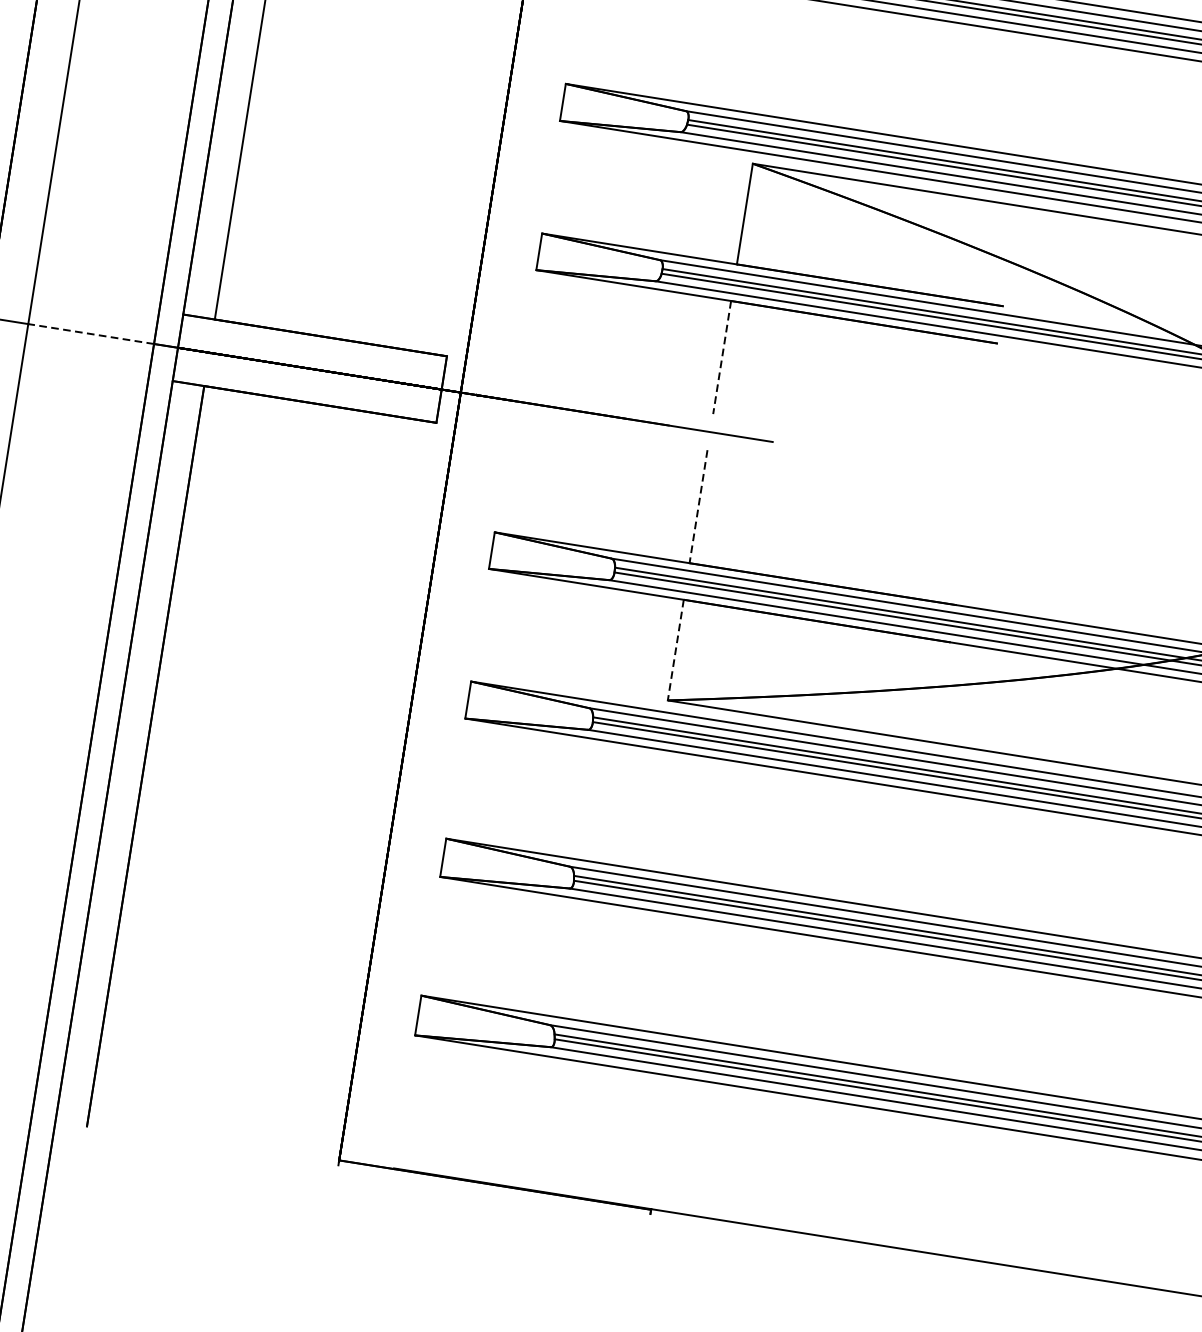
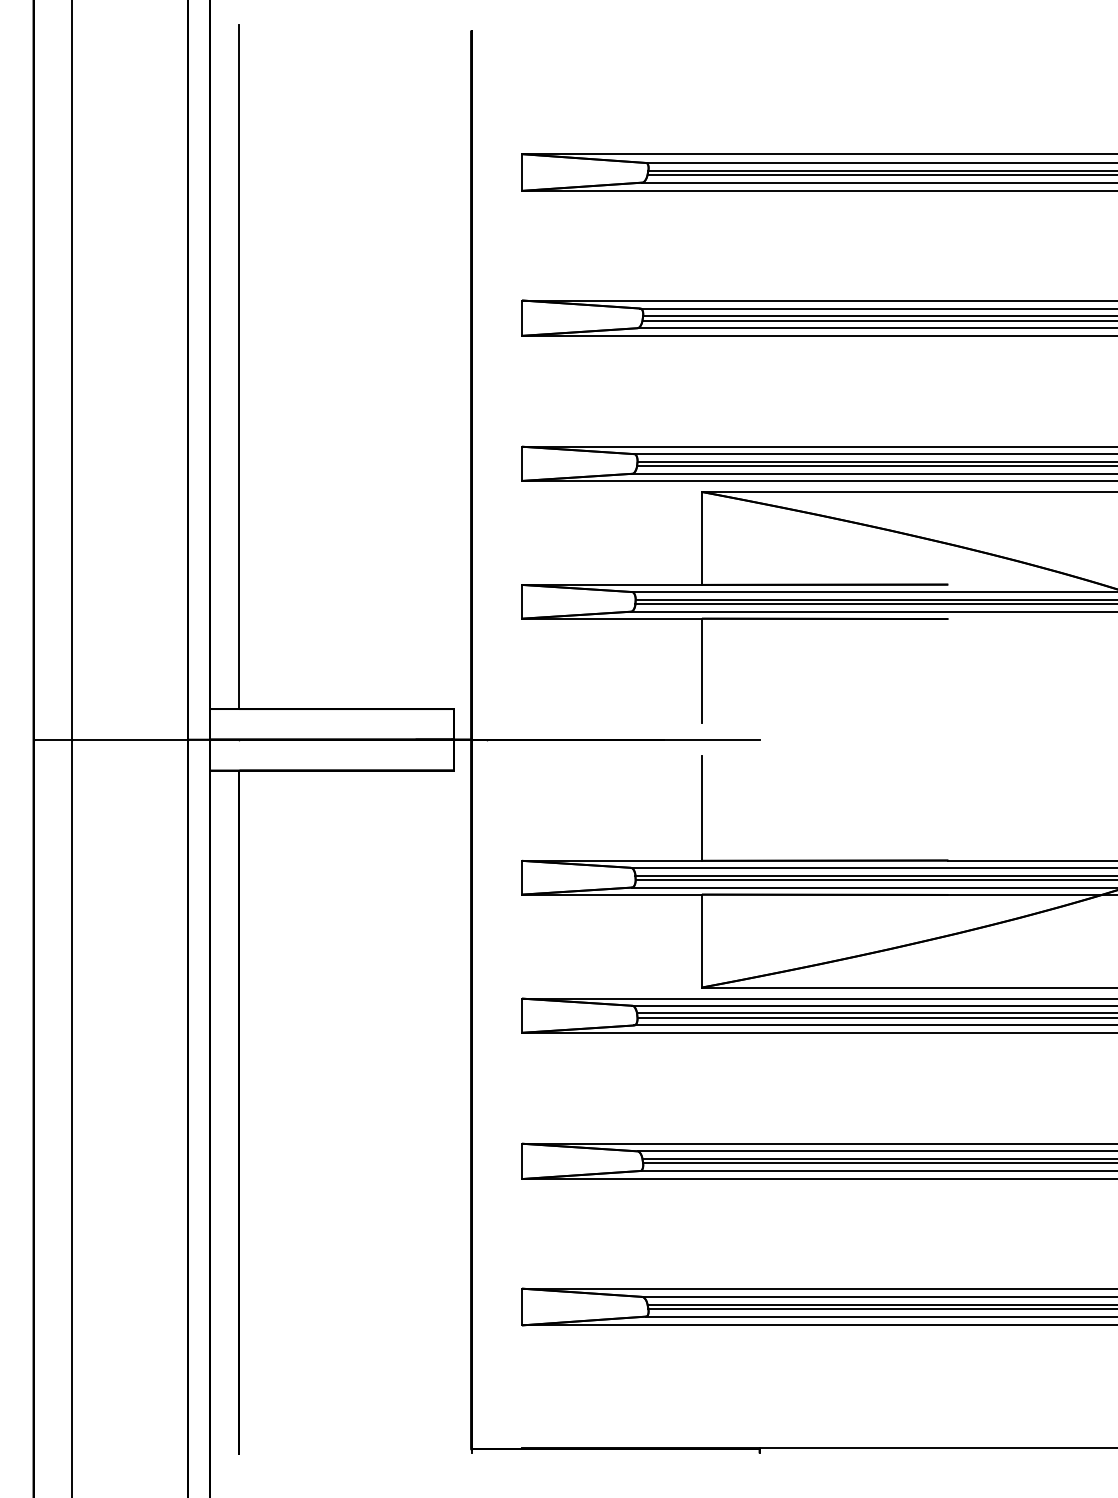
line: (90, 333) -> (129, 739), dashed -> solid
line: (721, 358) -> (701, 671), dashed -> solid
line: (697, 507) -> (701, 809), dashed -> solid
line: (675, 650) -> (701, 941), dashed -> solid

